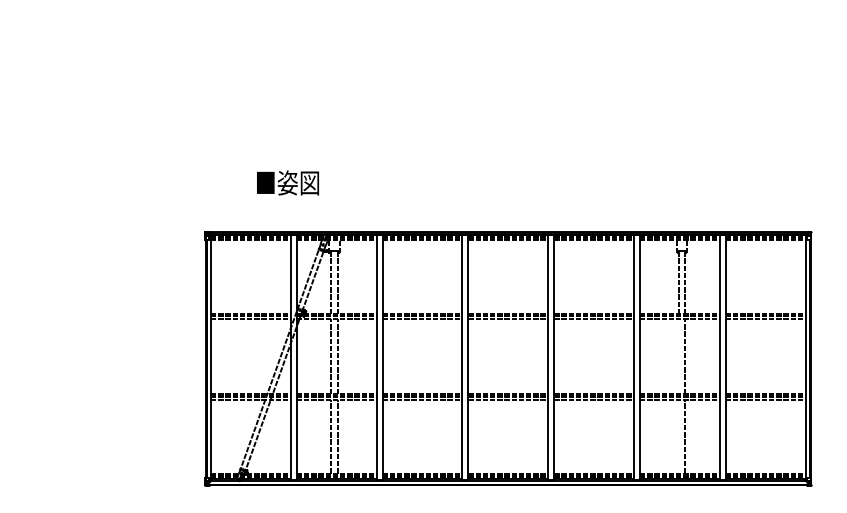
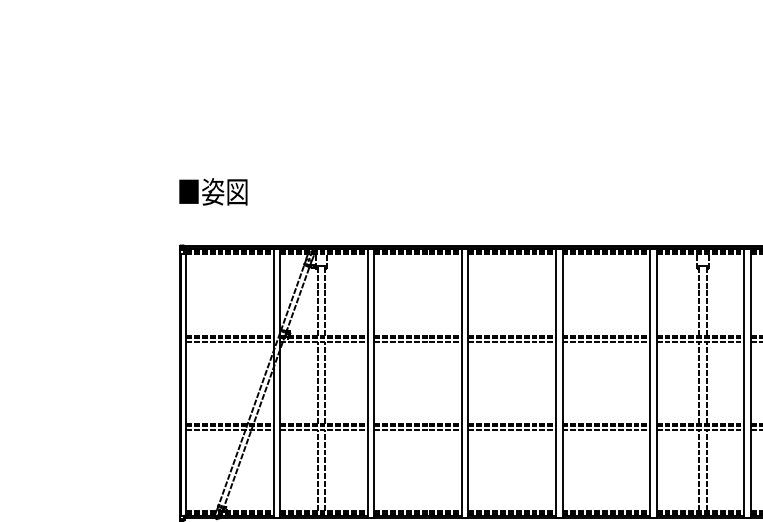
text: (287, 182) -> (212, 191), moved
line: (678, 356) -> (698, 382), added
line: (678, 436) -> (698, 470), added

